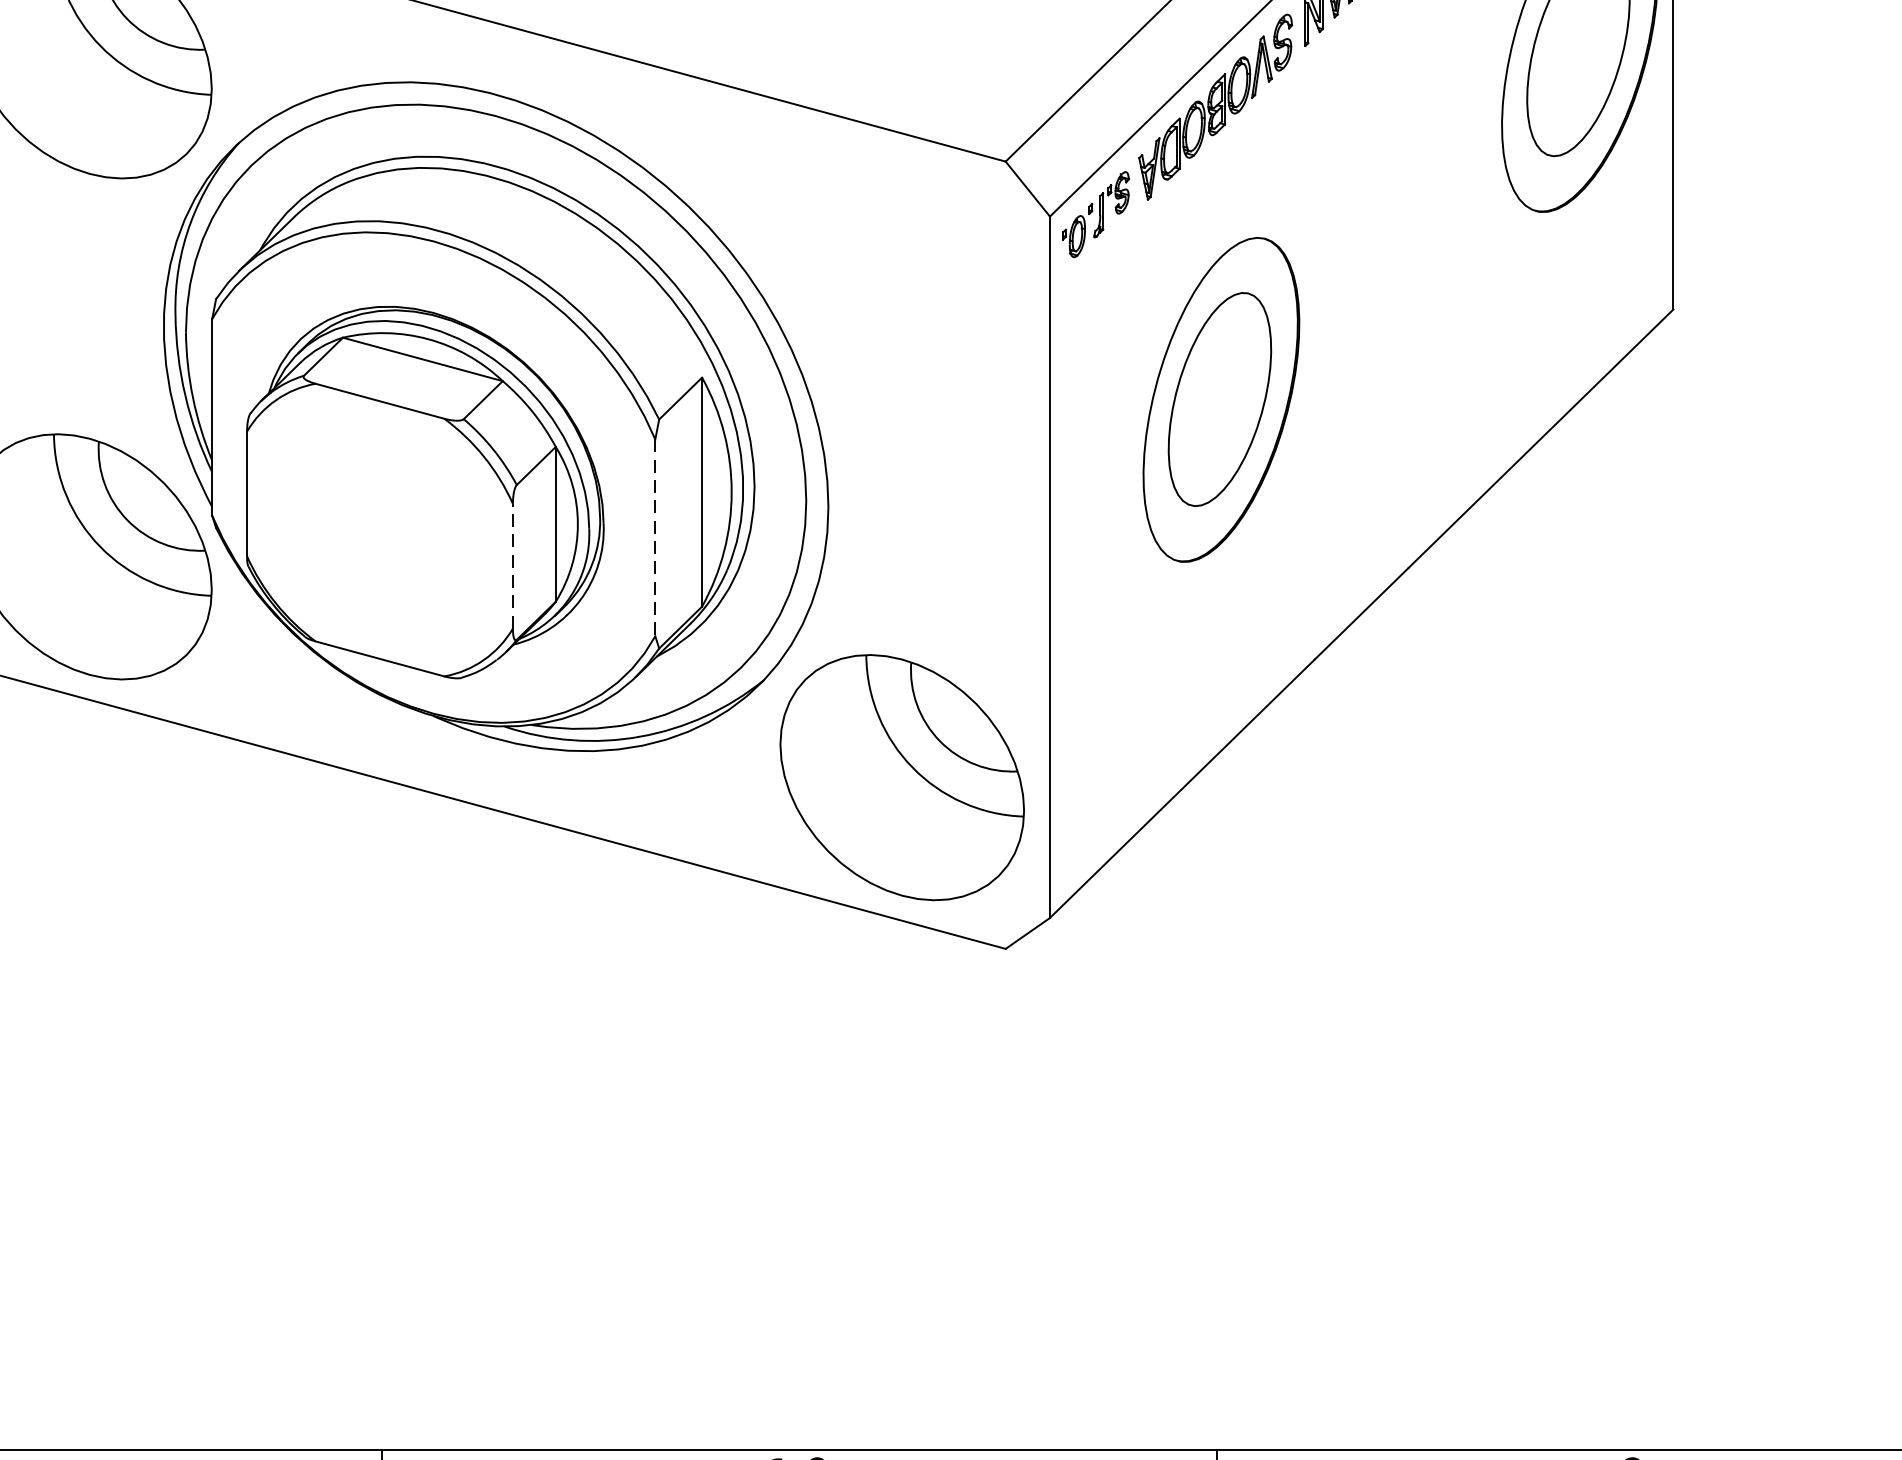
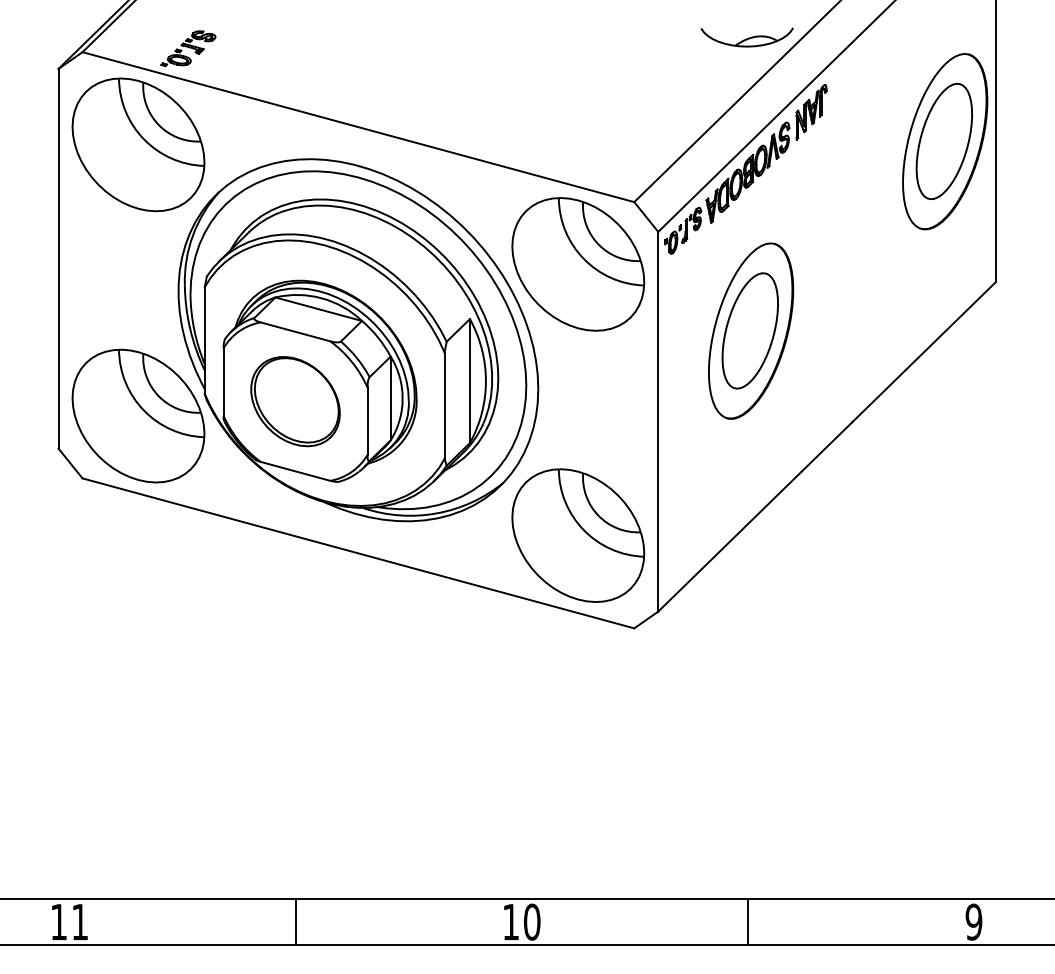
part: (902, 276) -> (578, 264), added
part: (379, 529) -> (295, 401), added
line: (655, 539) -> (444, 406), dashed -> solid
line: (512, 566) -> (367, 421), dashed -> solid

